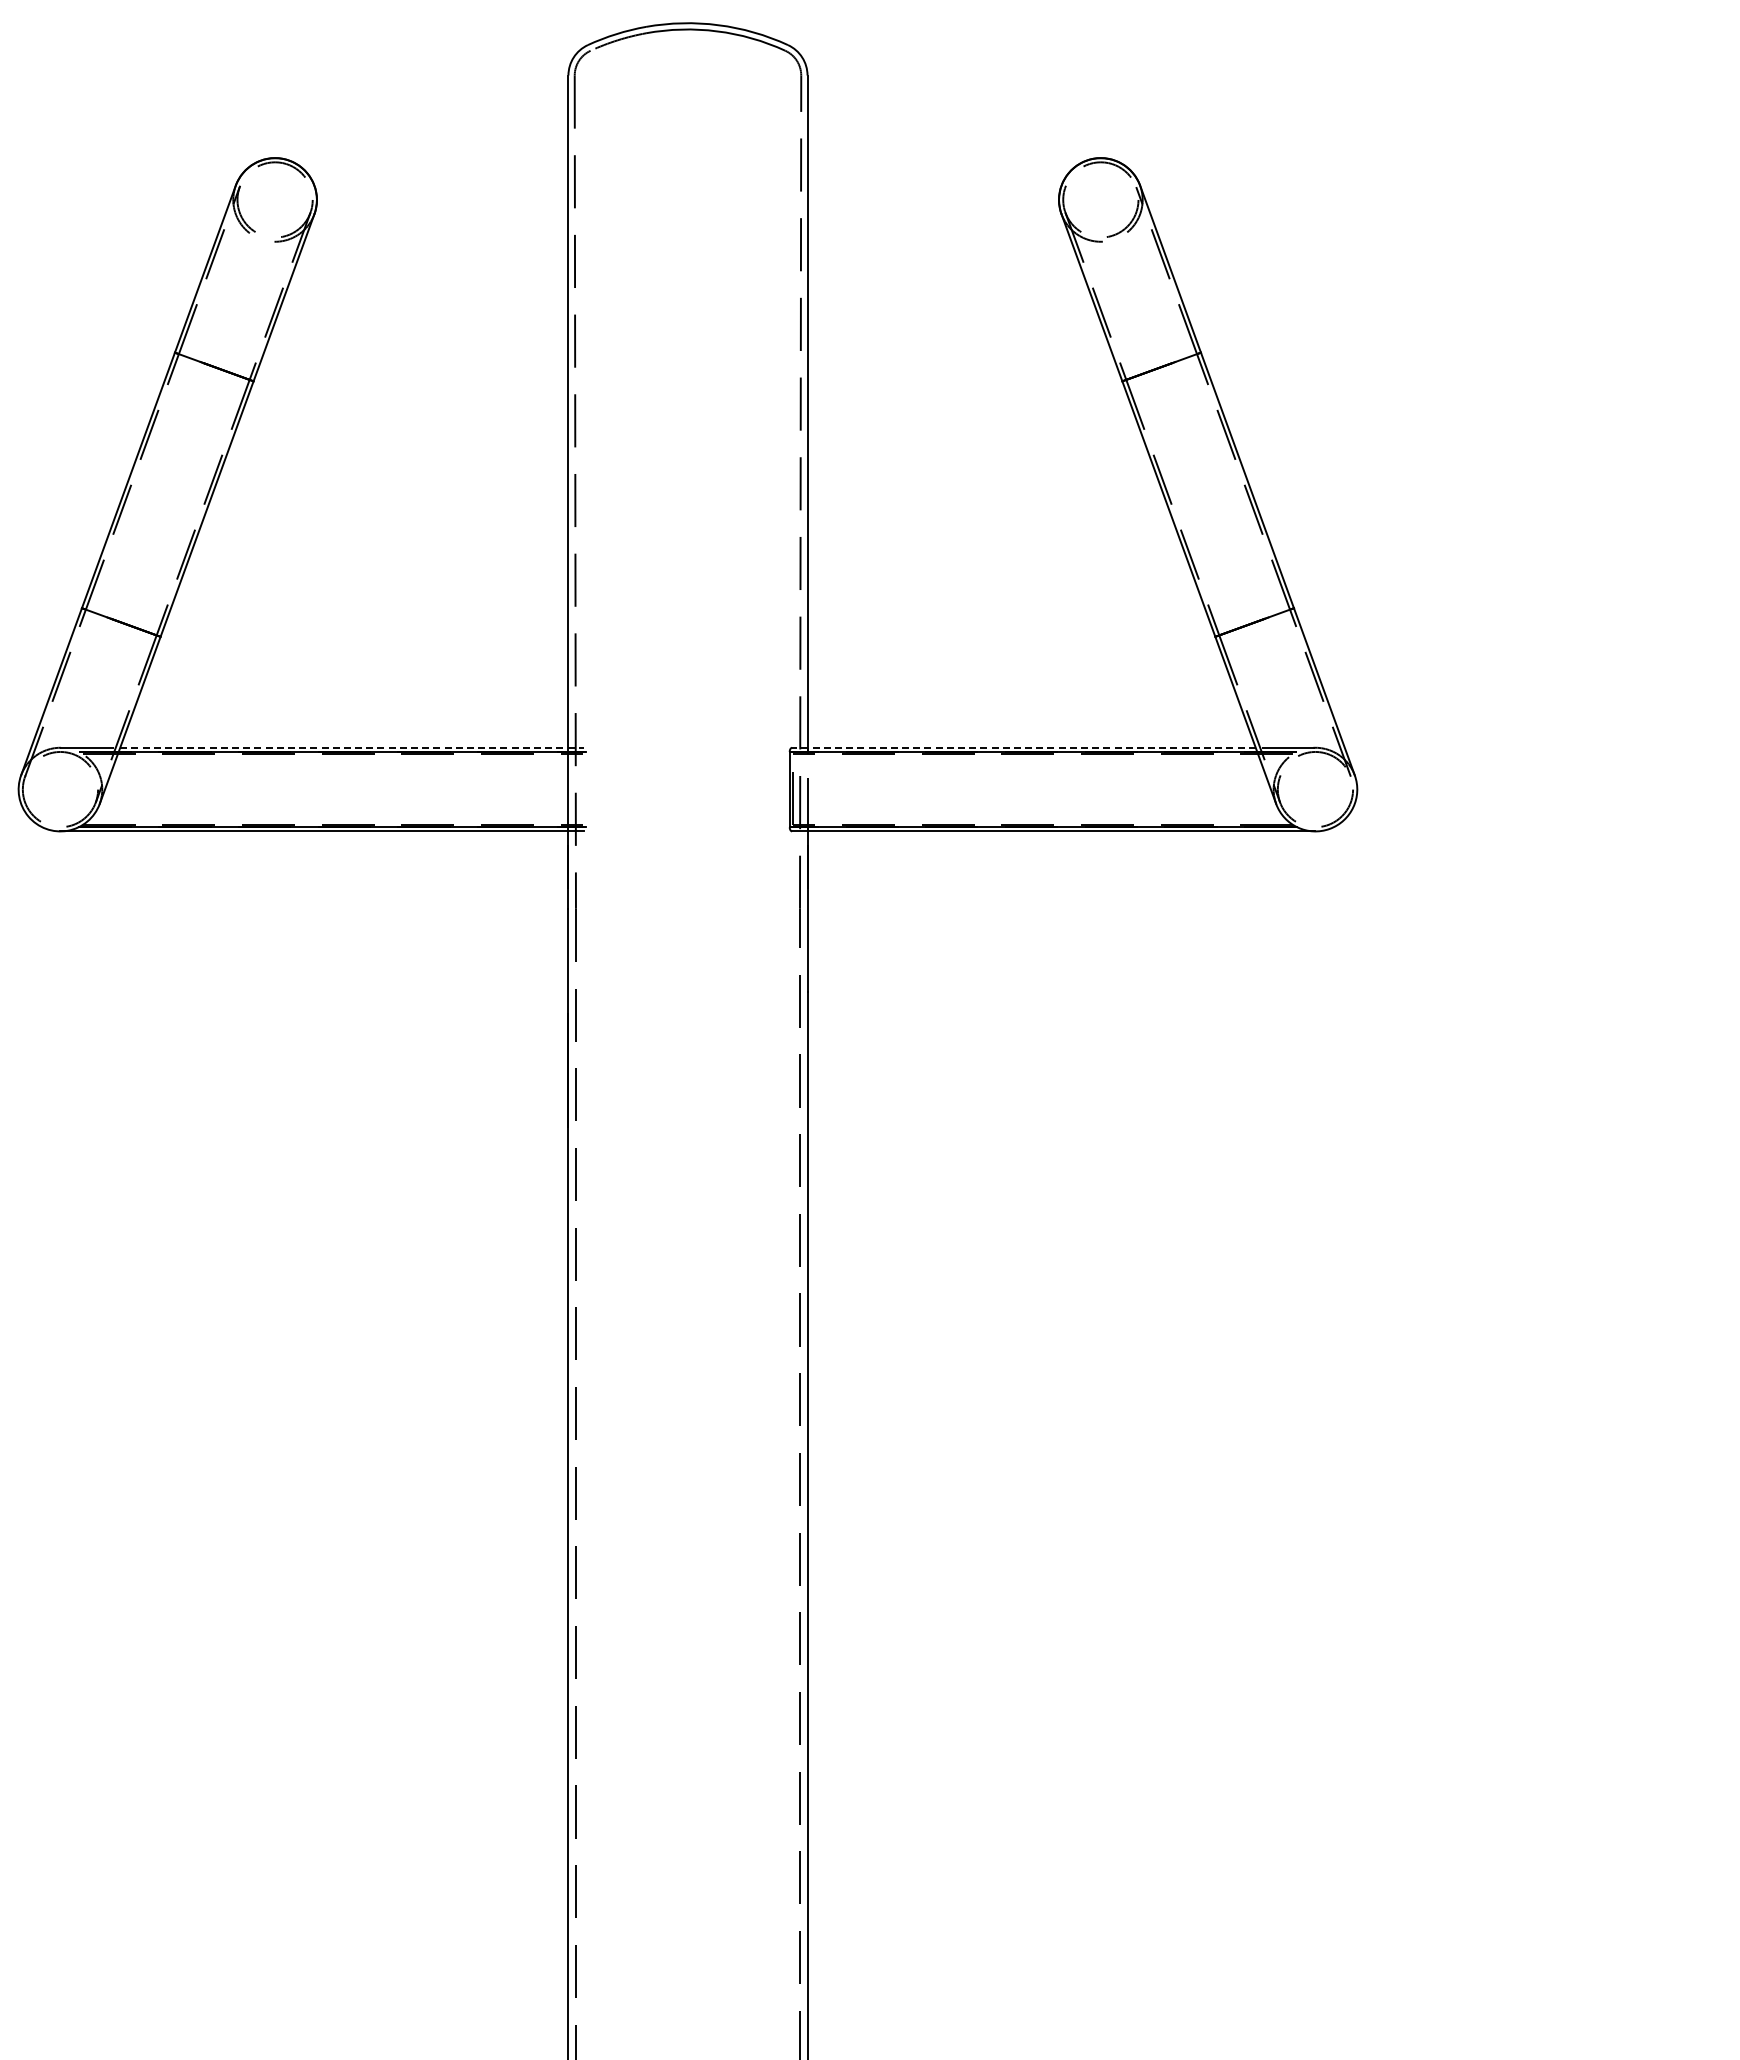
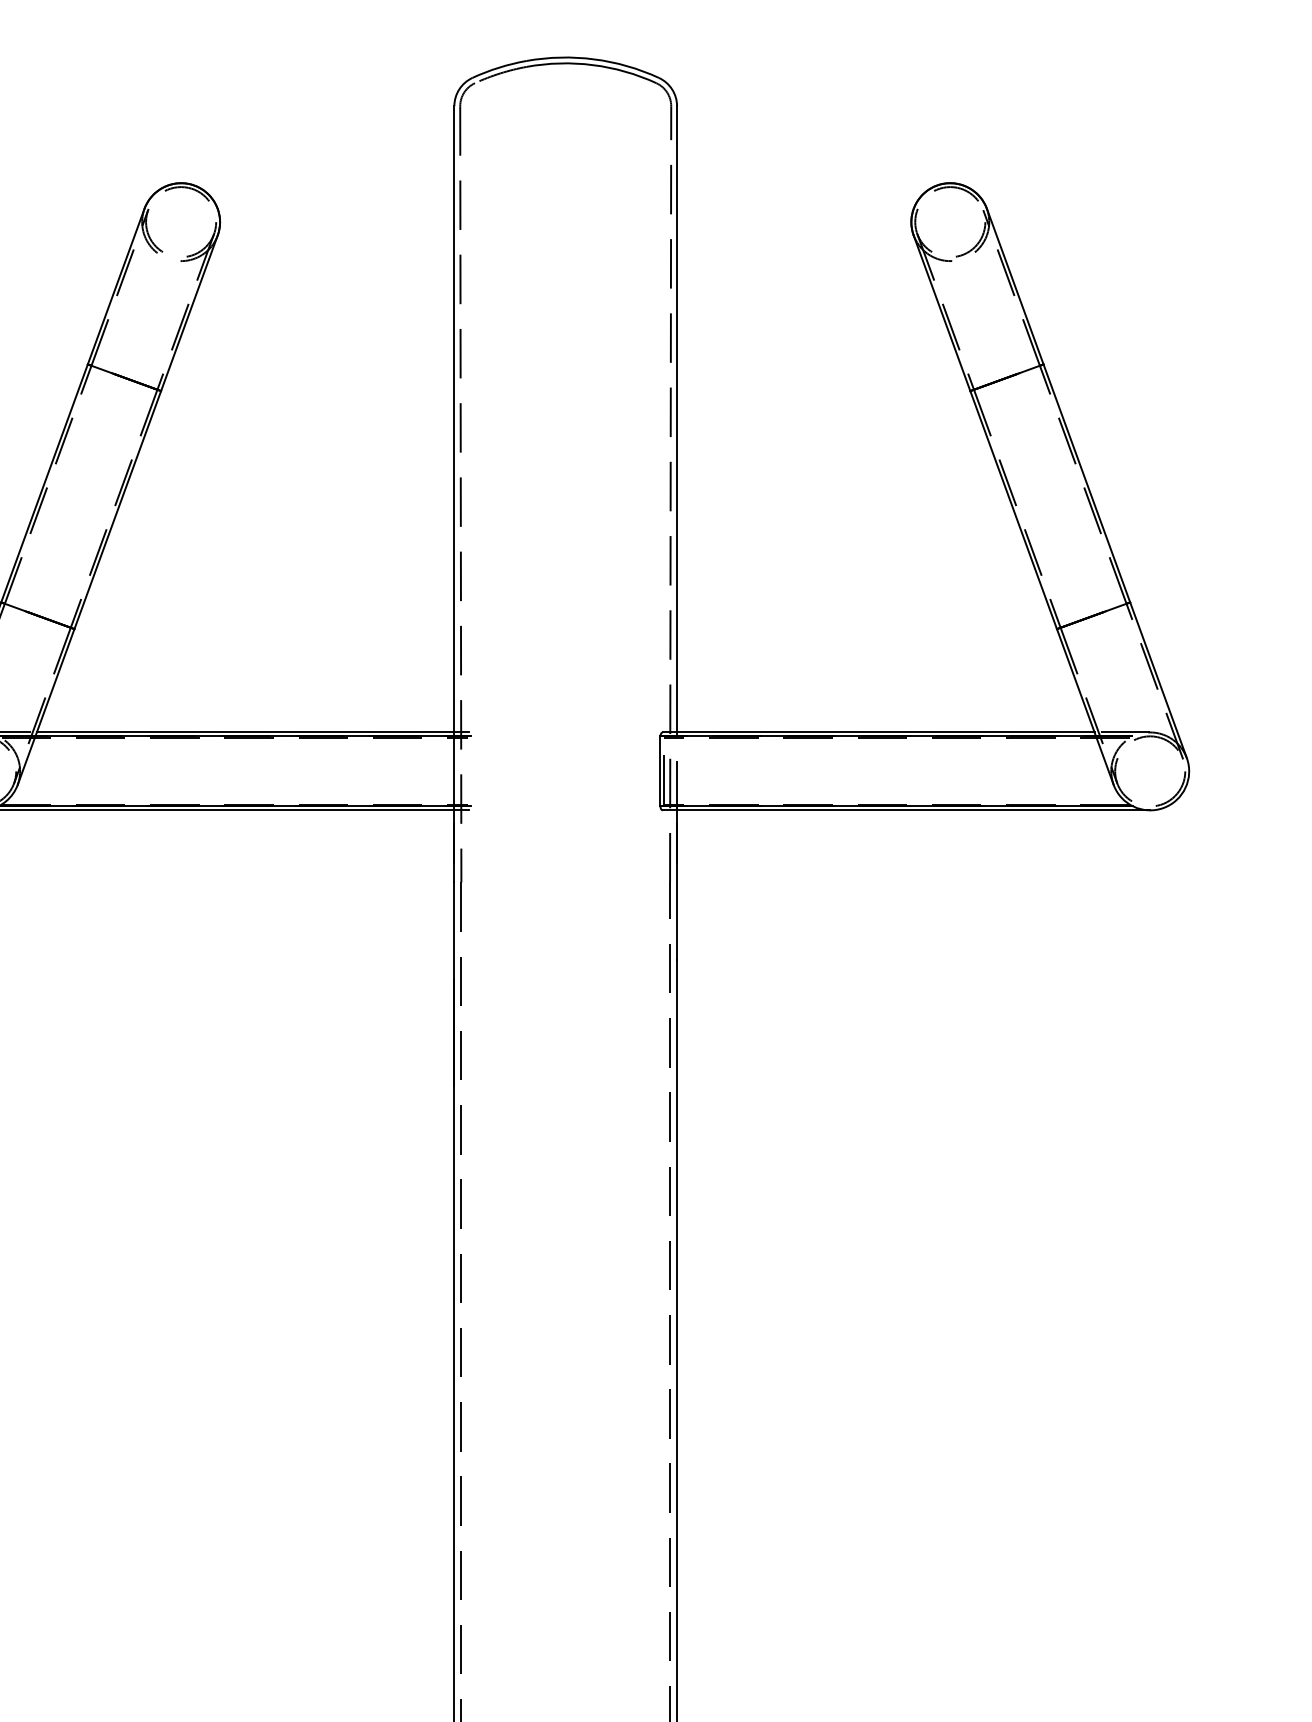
line: (351, 747) -> (252, 732), dashed -> solid
line: (1023, 747) -> (878, 732), dashed -> solid

